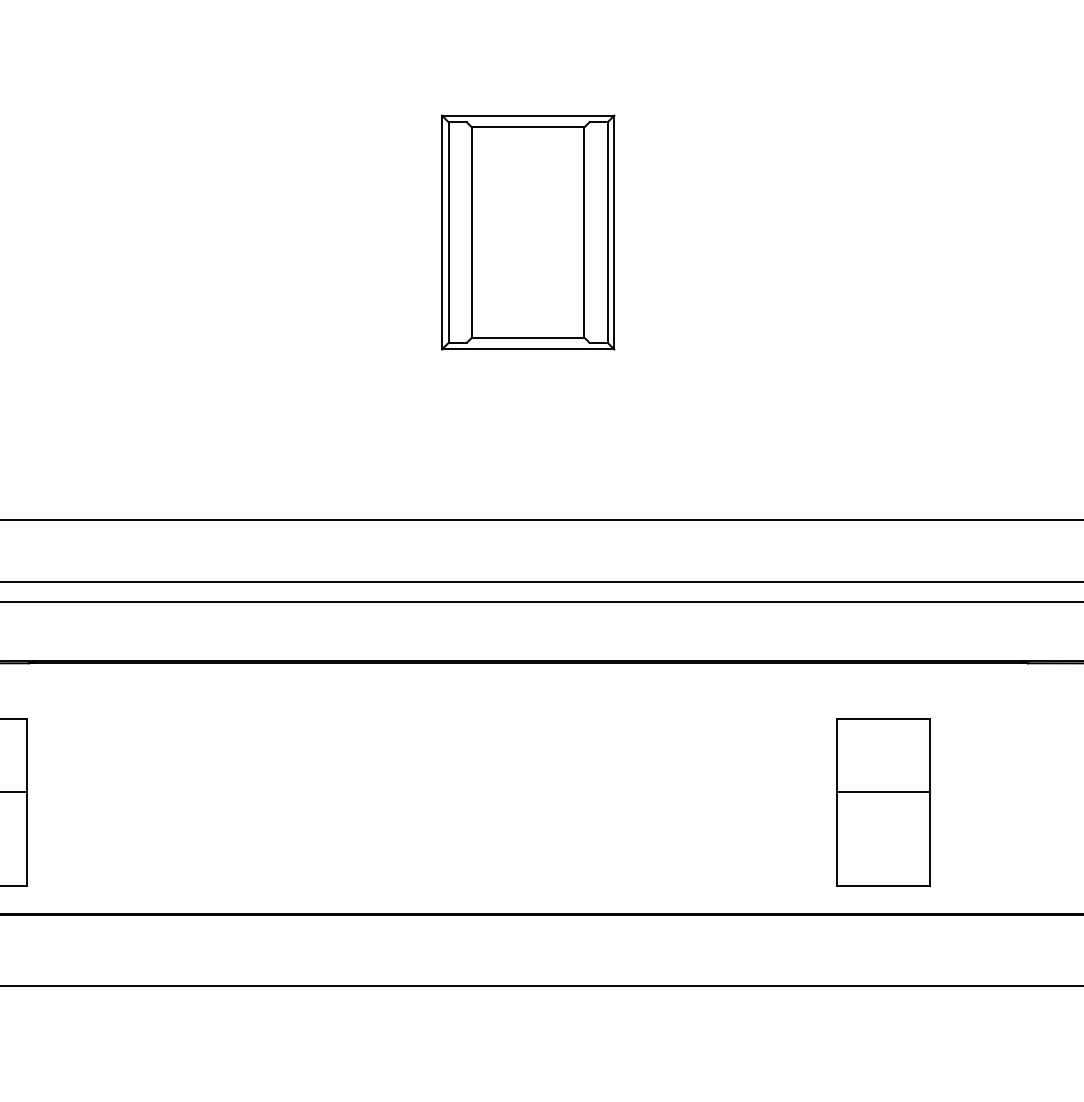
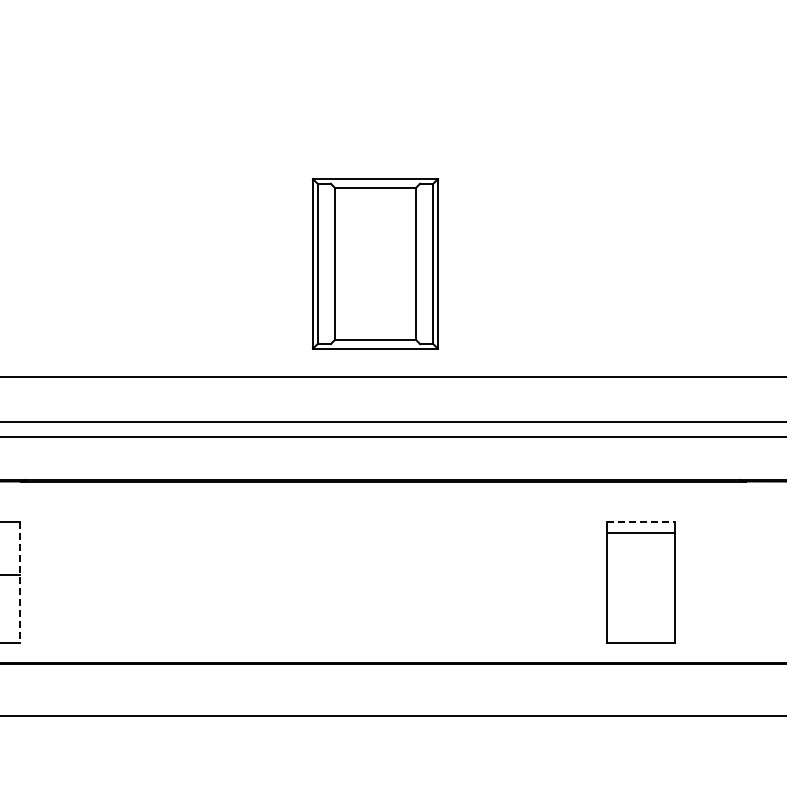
part: (528, 231) -> (375, 263), moved
line: (883, 719) -> (641, 522), solid -> dashed
line: (882, 791) -> (640, 532), moved
line: (26, 802) -> (19, 582), solid -> dashed

